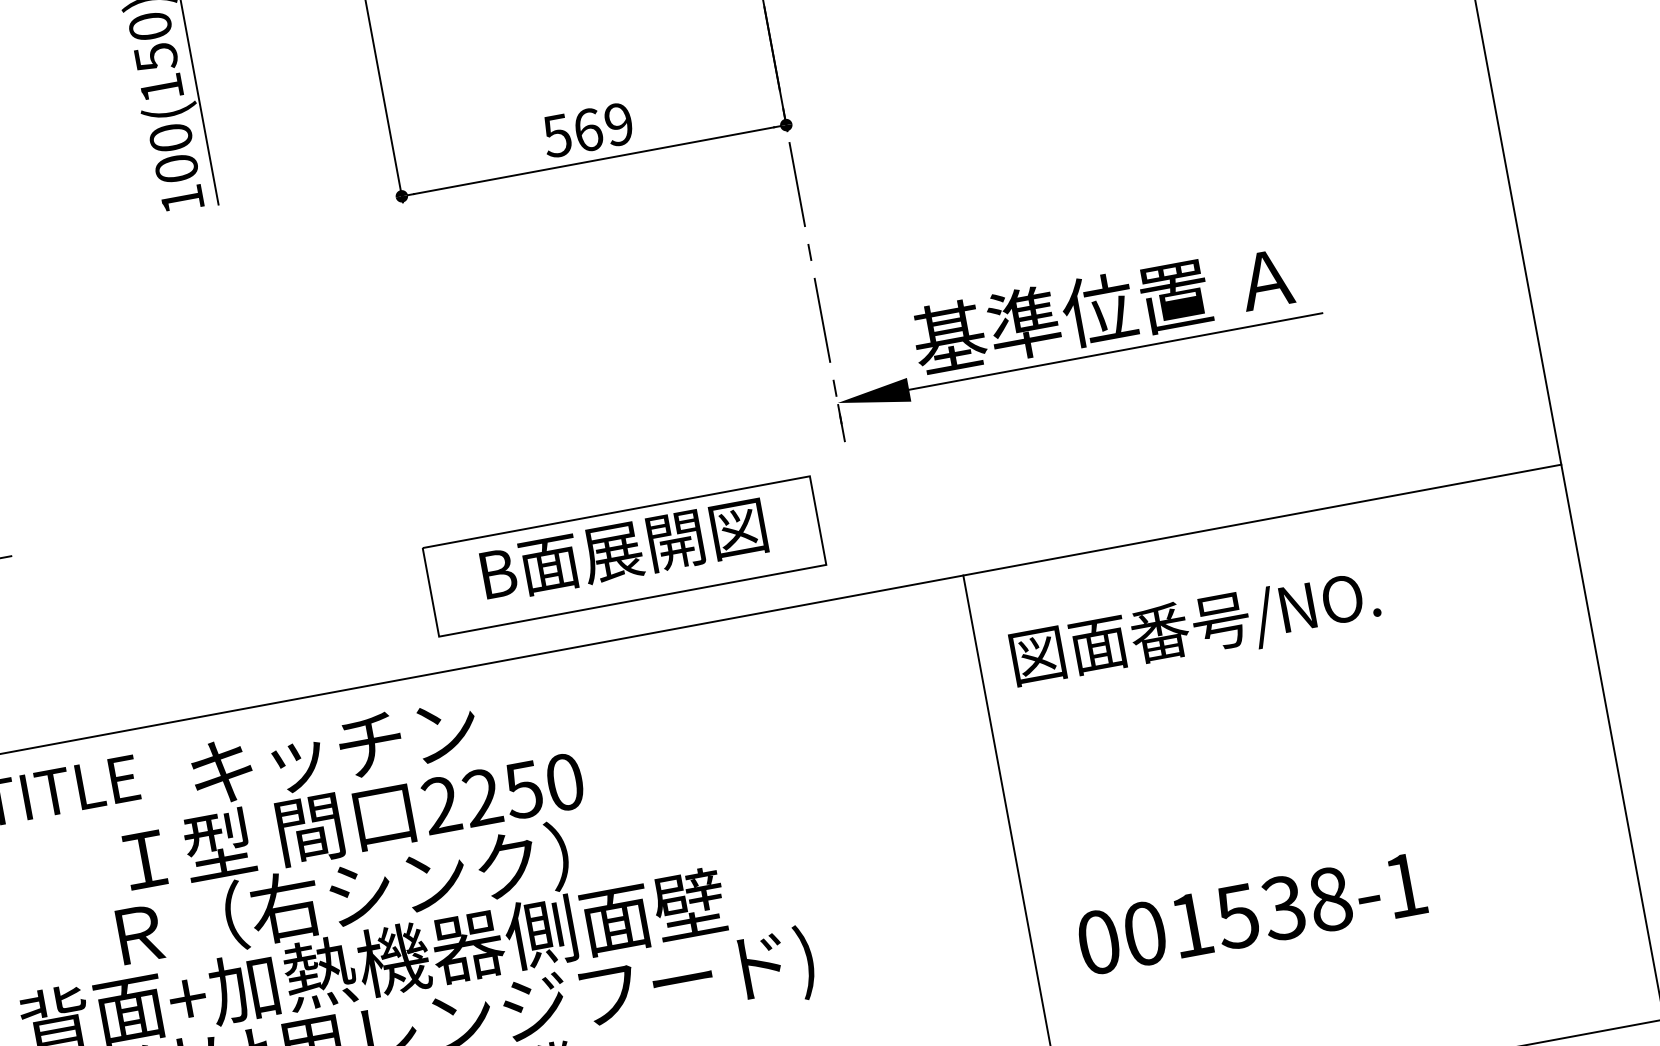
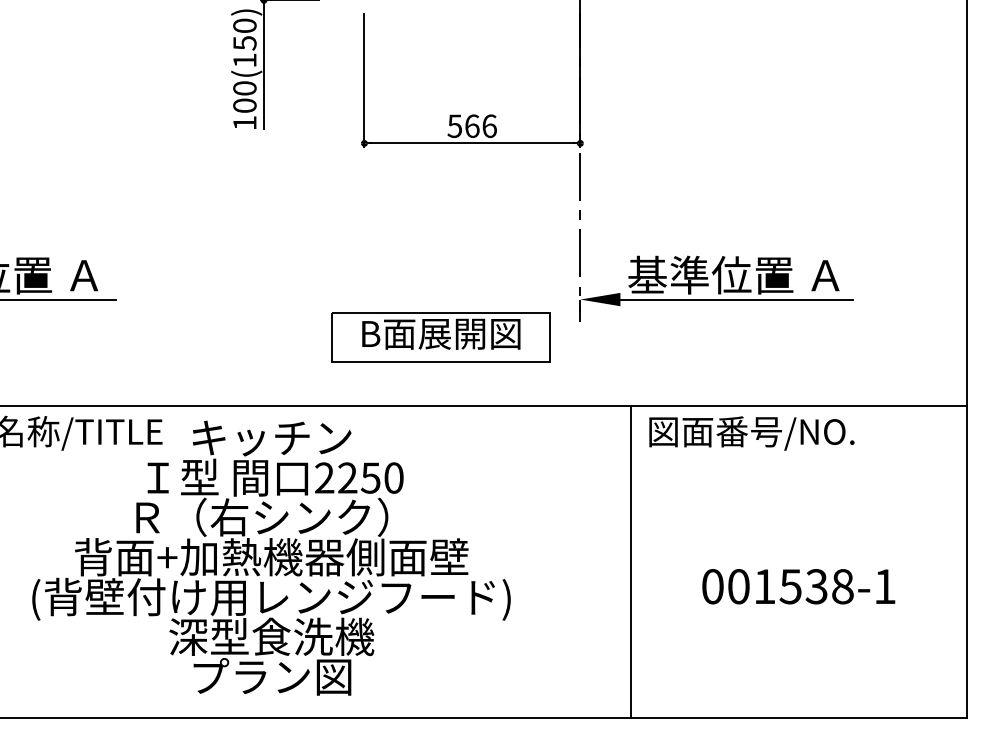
text: (618, 124) -> (489, 126), 569 -> 566
part: (623, 556) -> (440, 337), moved
text: (1194, 629) -> (751, 433), moved
text: (1251, 913) -> (798, 586), moved

